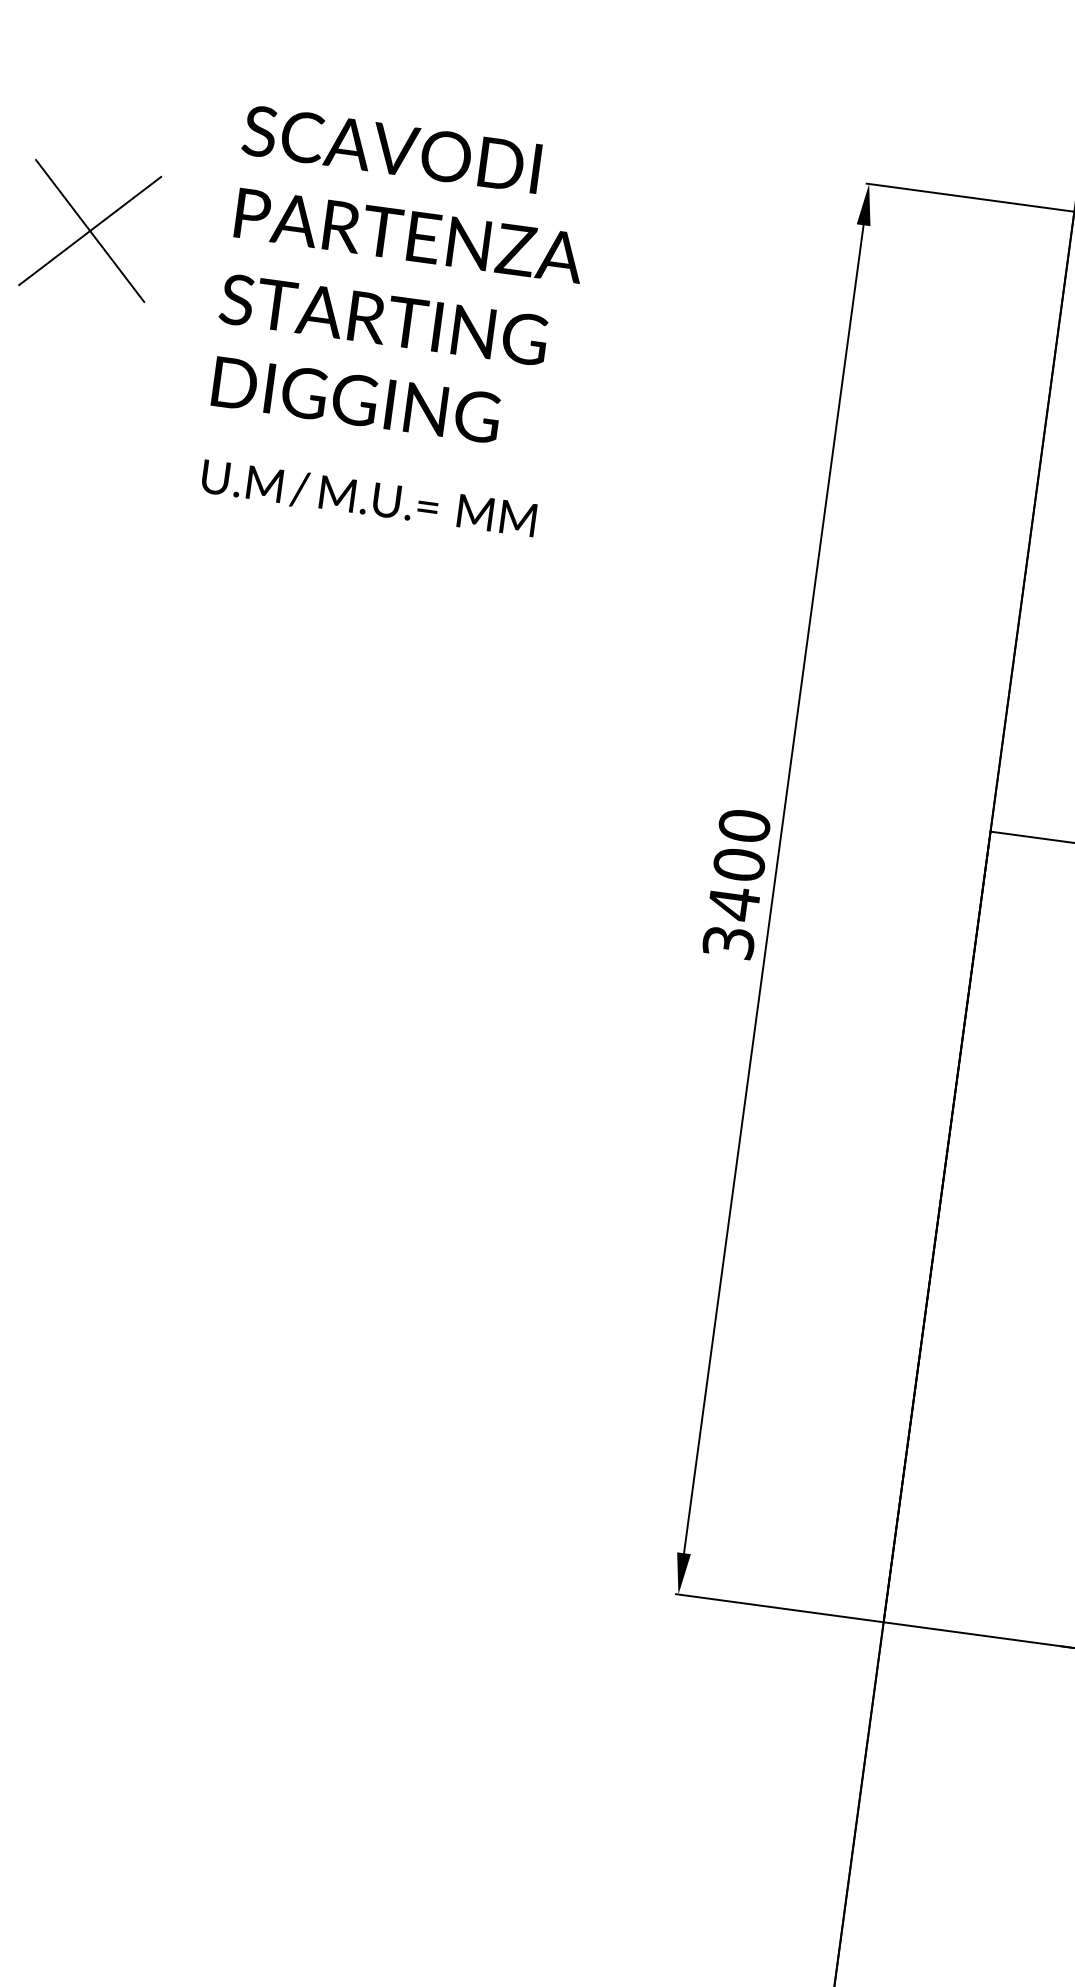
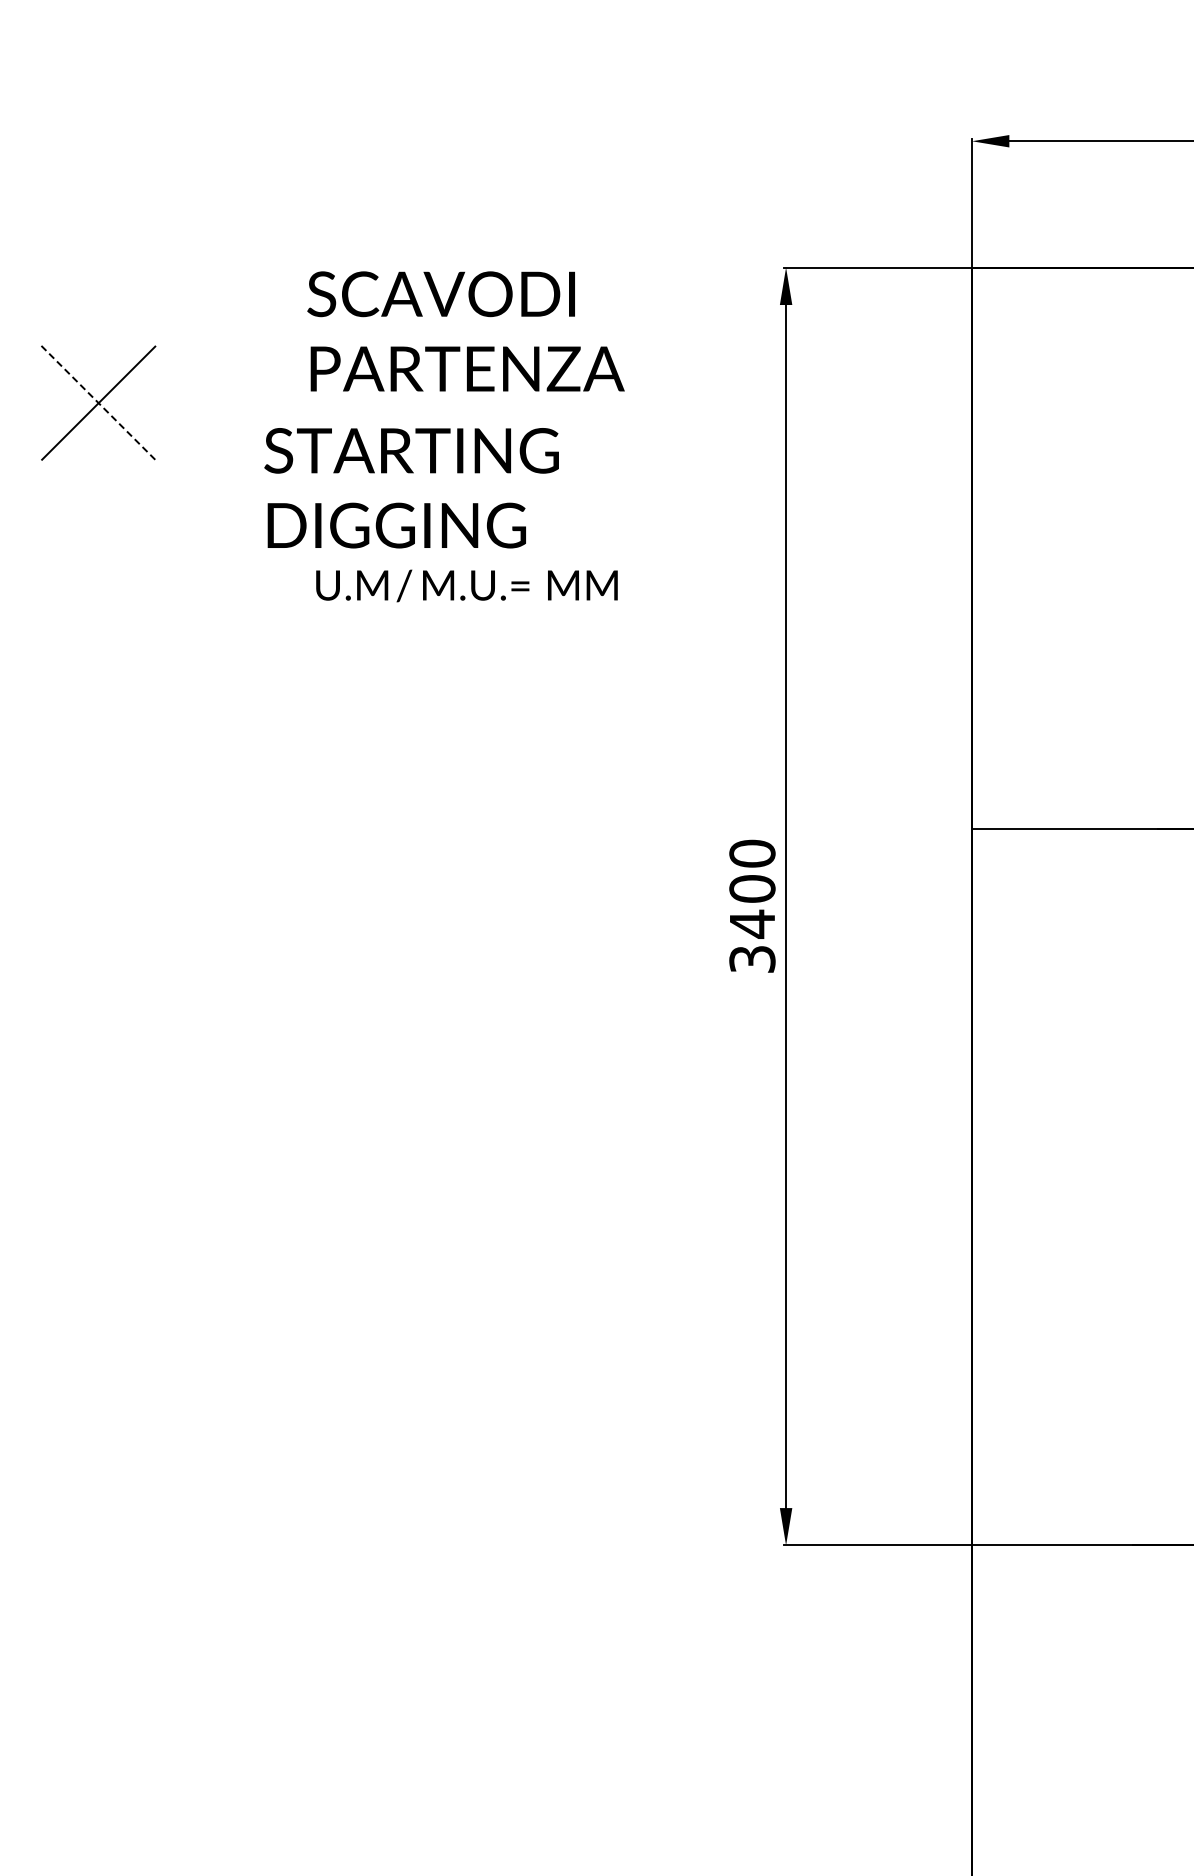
text: (413, 194) -> (465, 331), moved
line: (89, 231) -> (98, 403), solid -> dashed
text: (378, 361) -> (411, 488), moved
text: (368, 498) -> (466, 585), moved

